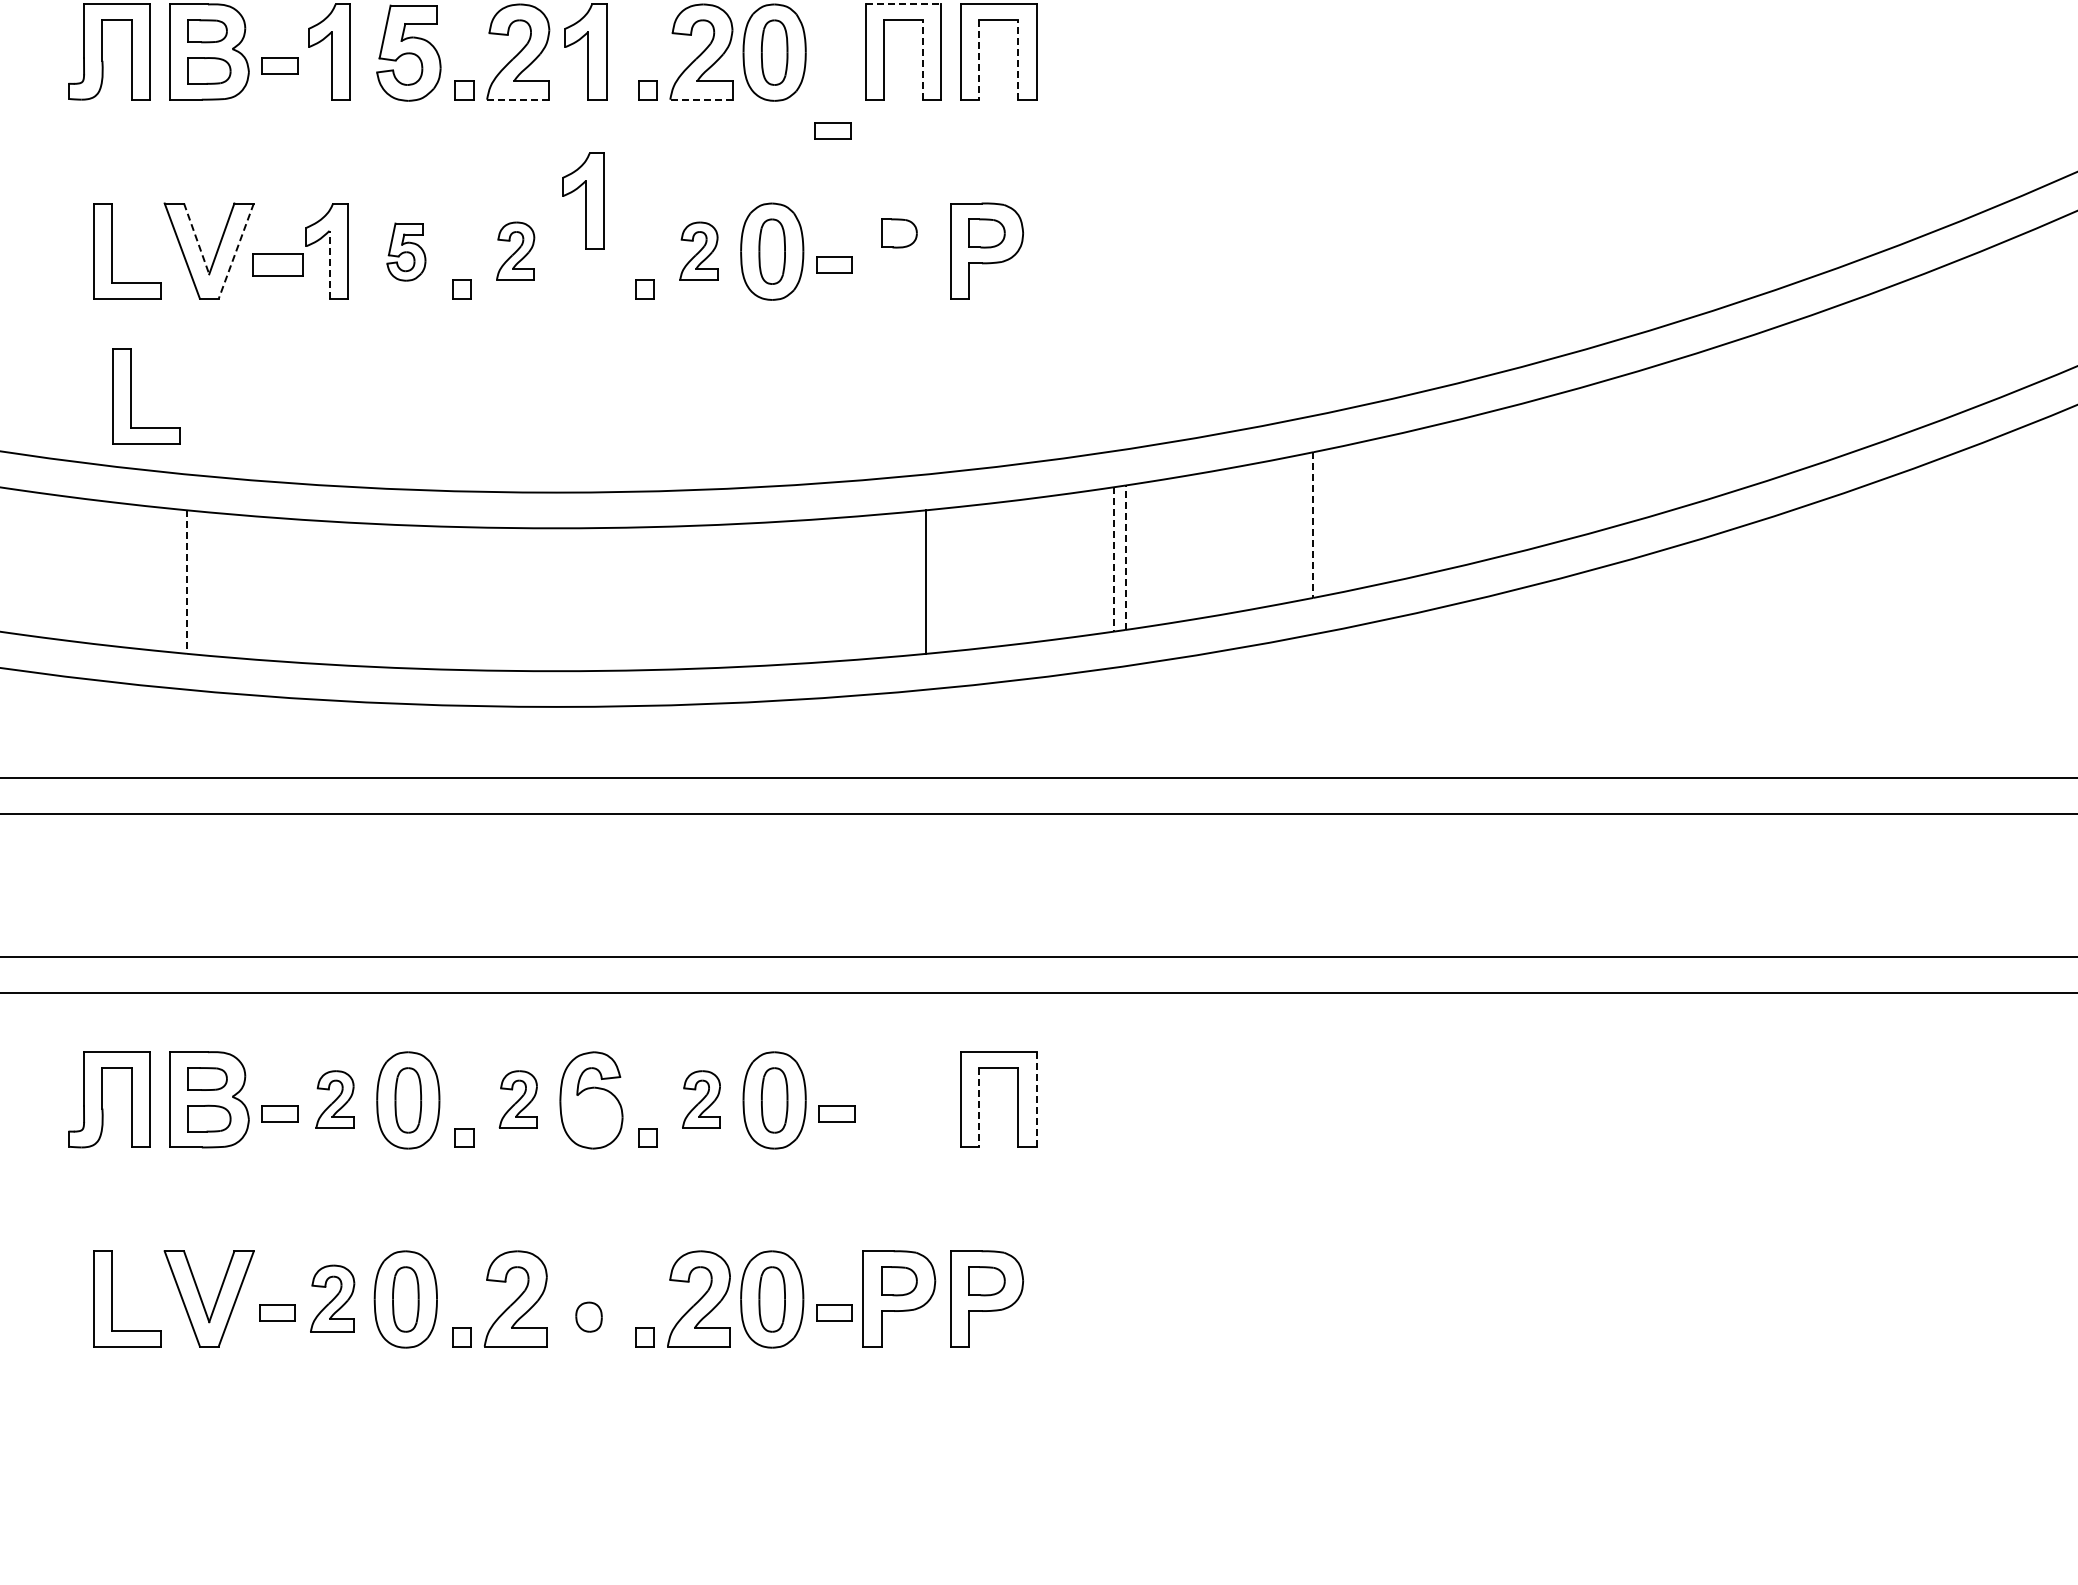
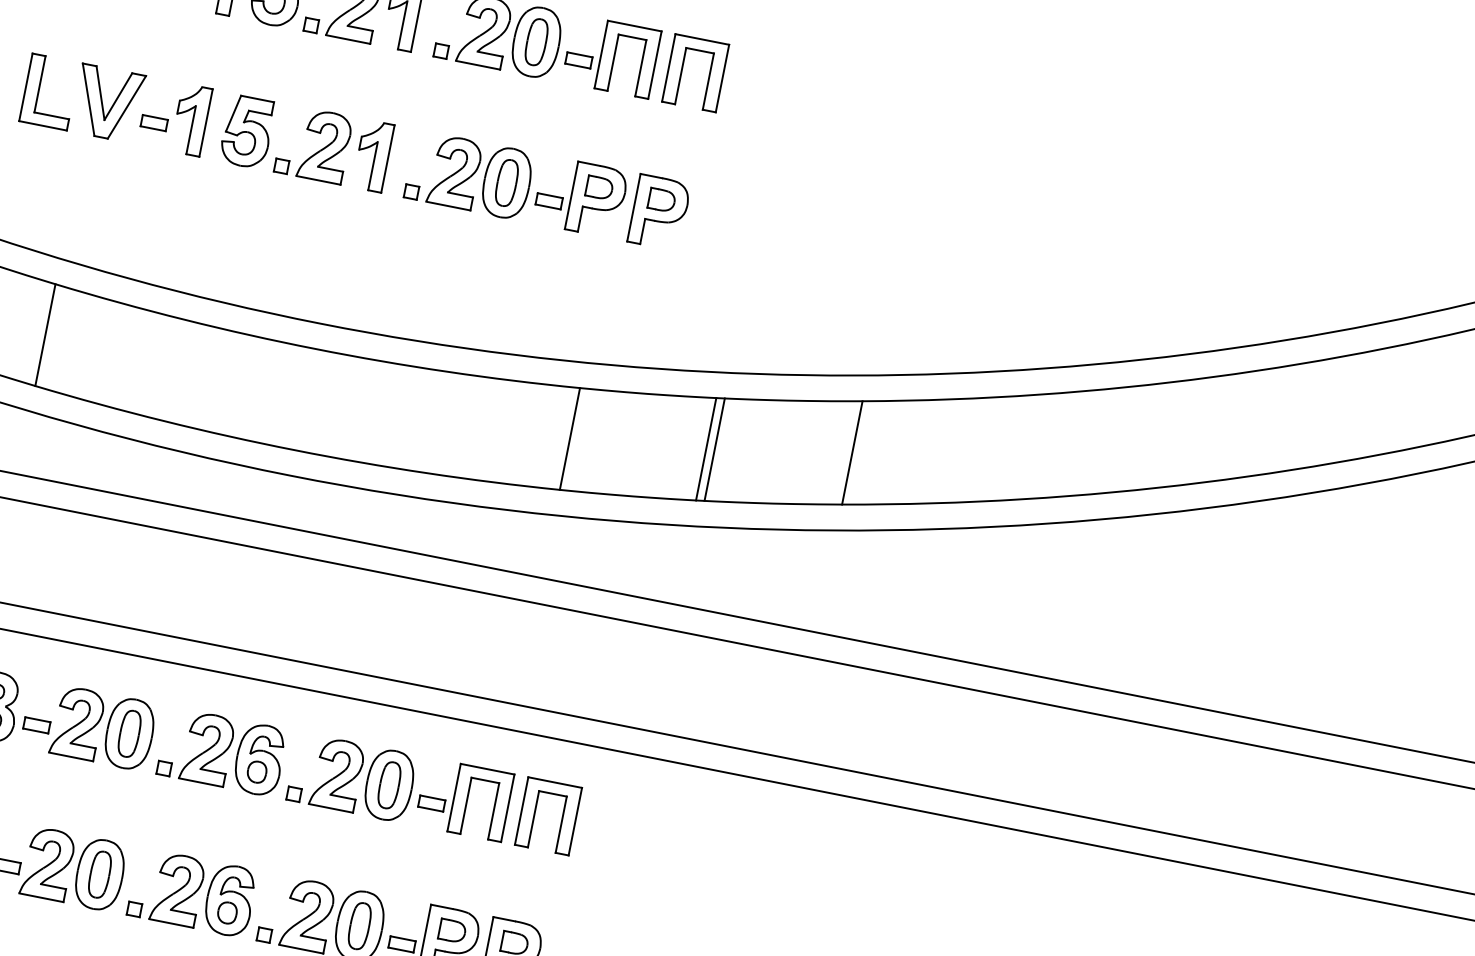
line: (903, 4) -> (634, 26), dashed -> solid
line: (923, 60) -> (641, 68), dashed -> solid
line: (979, 60) -> (680, 76), dashed -> solid
line: (1018, 60) -> (708, 81), dashed -> solid
line: (517, 99) -> (347, 39), dashed -> solid
line: (700, 99) -> (477, 64), dashed -> solid
part: (832, 130) -> (578, 59), moved
part: (583, 201) -> (373, 156), moved
line: (196, 238) -> (100, 92), dashed -> solid
part: (515, 250) -> (325, 146), size x1.67
part: (698, 250) -> (454, 171), size x1.67
part: (899, 250) -> (597, 200), added
line: (236, 251) -> (127, 107), dashed -> solid
part: (406, 251) -> (247, 131), size x1.67
part: (277, 264) -> (154, 122), size x0.71
line: (329, 264) -> (191, 129), dashed -> solid
part: (131, 396) -> (32, 195), removed
line: (1313, 525) -> (852, 453), dashed -> solid
line: (1125, 557) -> (714, 449), dashed -> solid
line: (1114, 559) -> (706, 449), dashed -> solid
line: (186, 582) -> (45, 335), dashed -> solid
part: (334, 1099) -> (77, 722), size x1.67
part: (518, 1099) -> (207, 748), size x1.67
part: (701, 1099) -> (337, 774), size x1.67
part: (884, 1099) -> (467, 800), added
line: (1036, 1099) -> (575, 821), dashed -> solid
line: (979, 1107) -> (533, 819), dashed -> solid
part: (591, 1117) -> (257, 771), added
part: (332, 1298) -> (48, 863), size x1.43
part: (589, 1299) -> (230, 900), added

